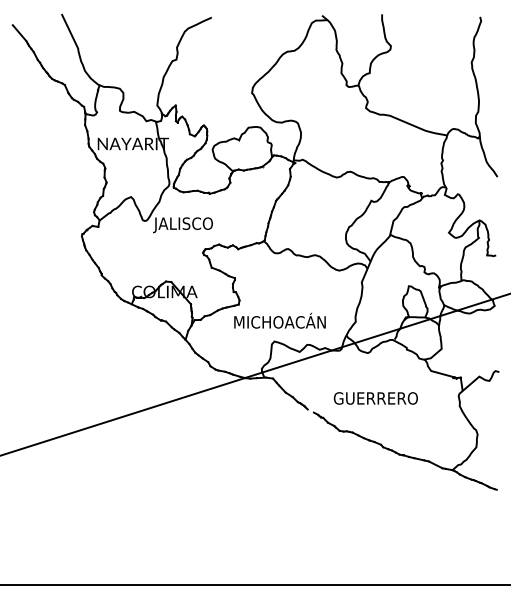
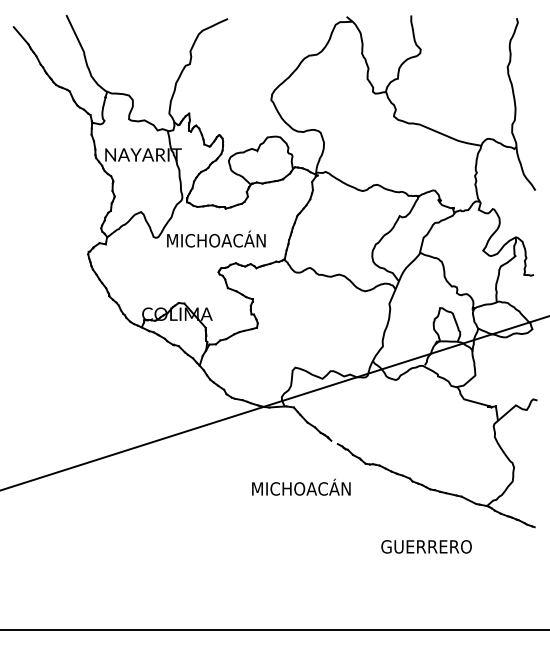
text: (199, 223) -> (214, 240), JALISCO -> MICHOACÁN
text: (280, 320) -> (301, 486), moved
text: (375, 398) -> (426, 546), moved

